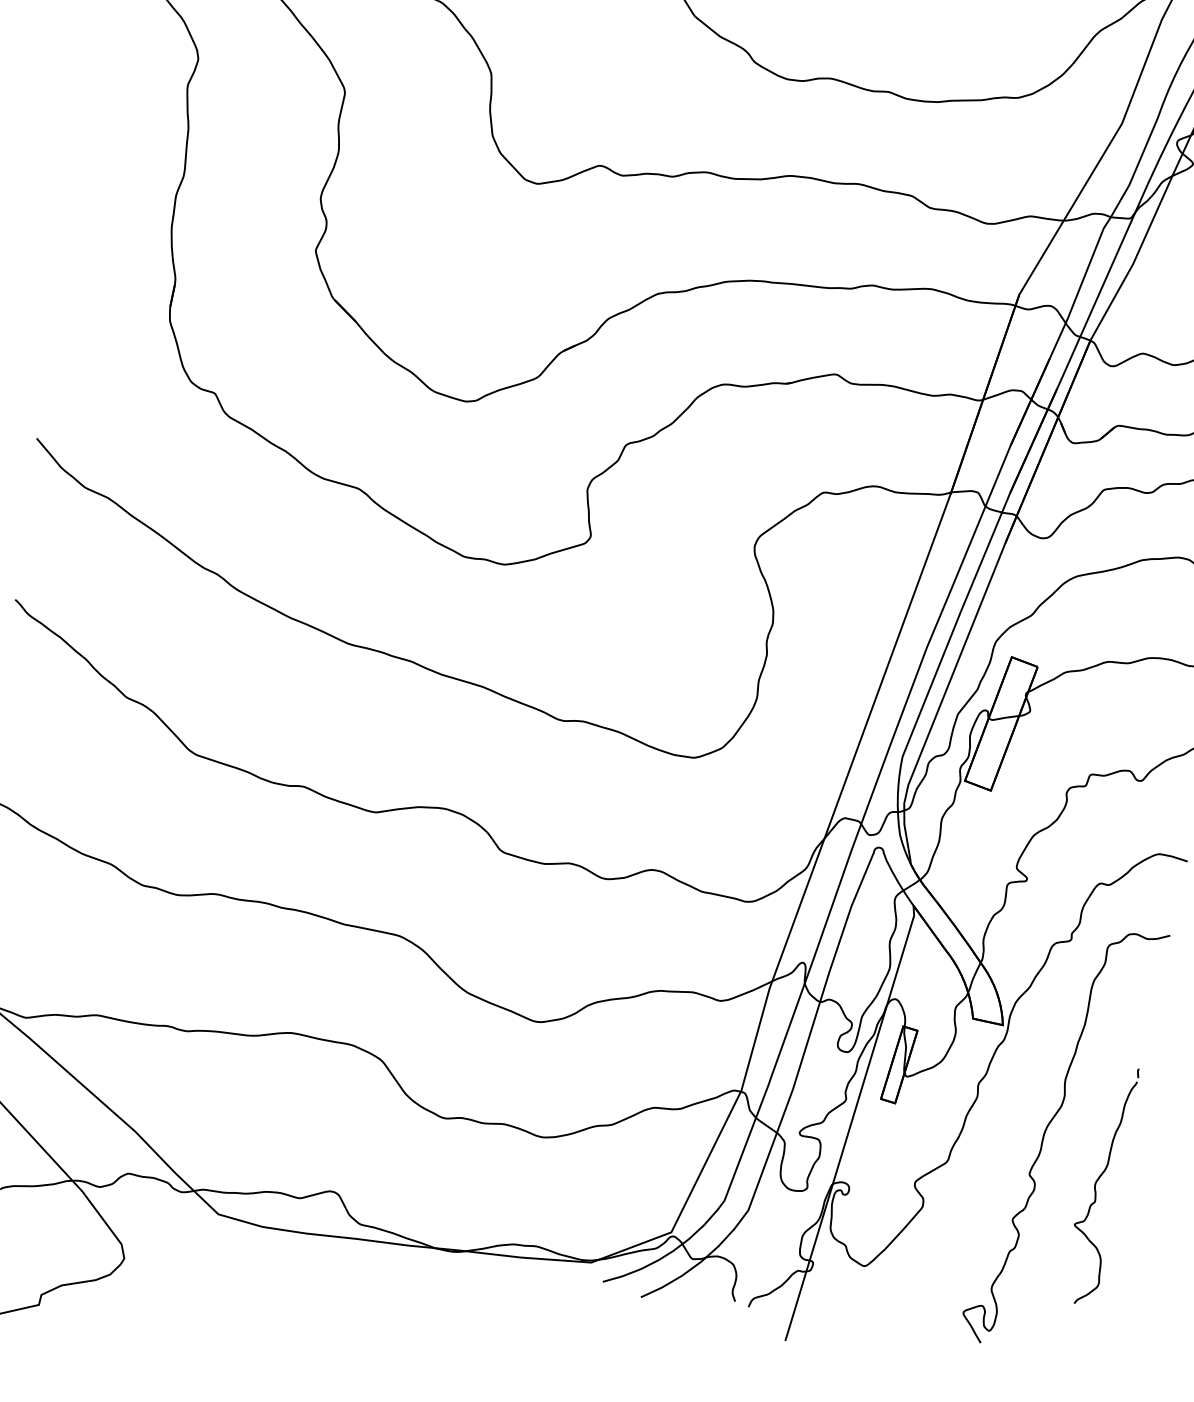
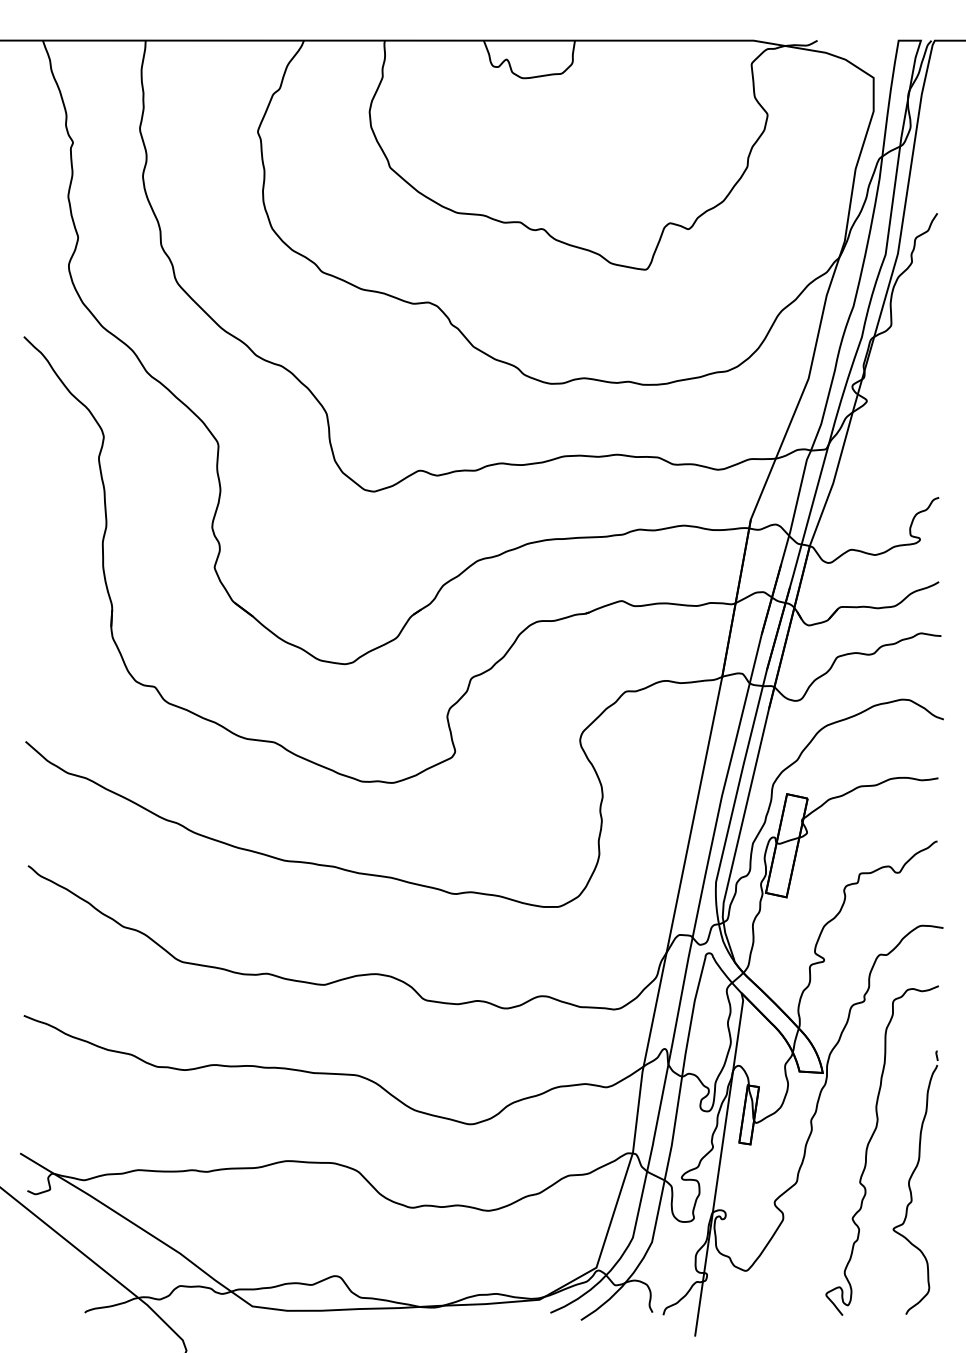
part: (1101, 1185) -> (915, 1182), size x1.43

